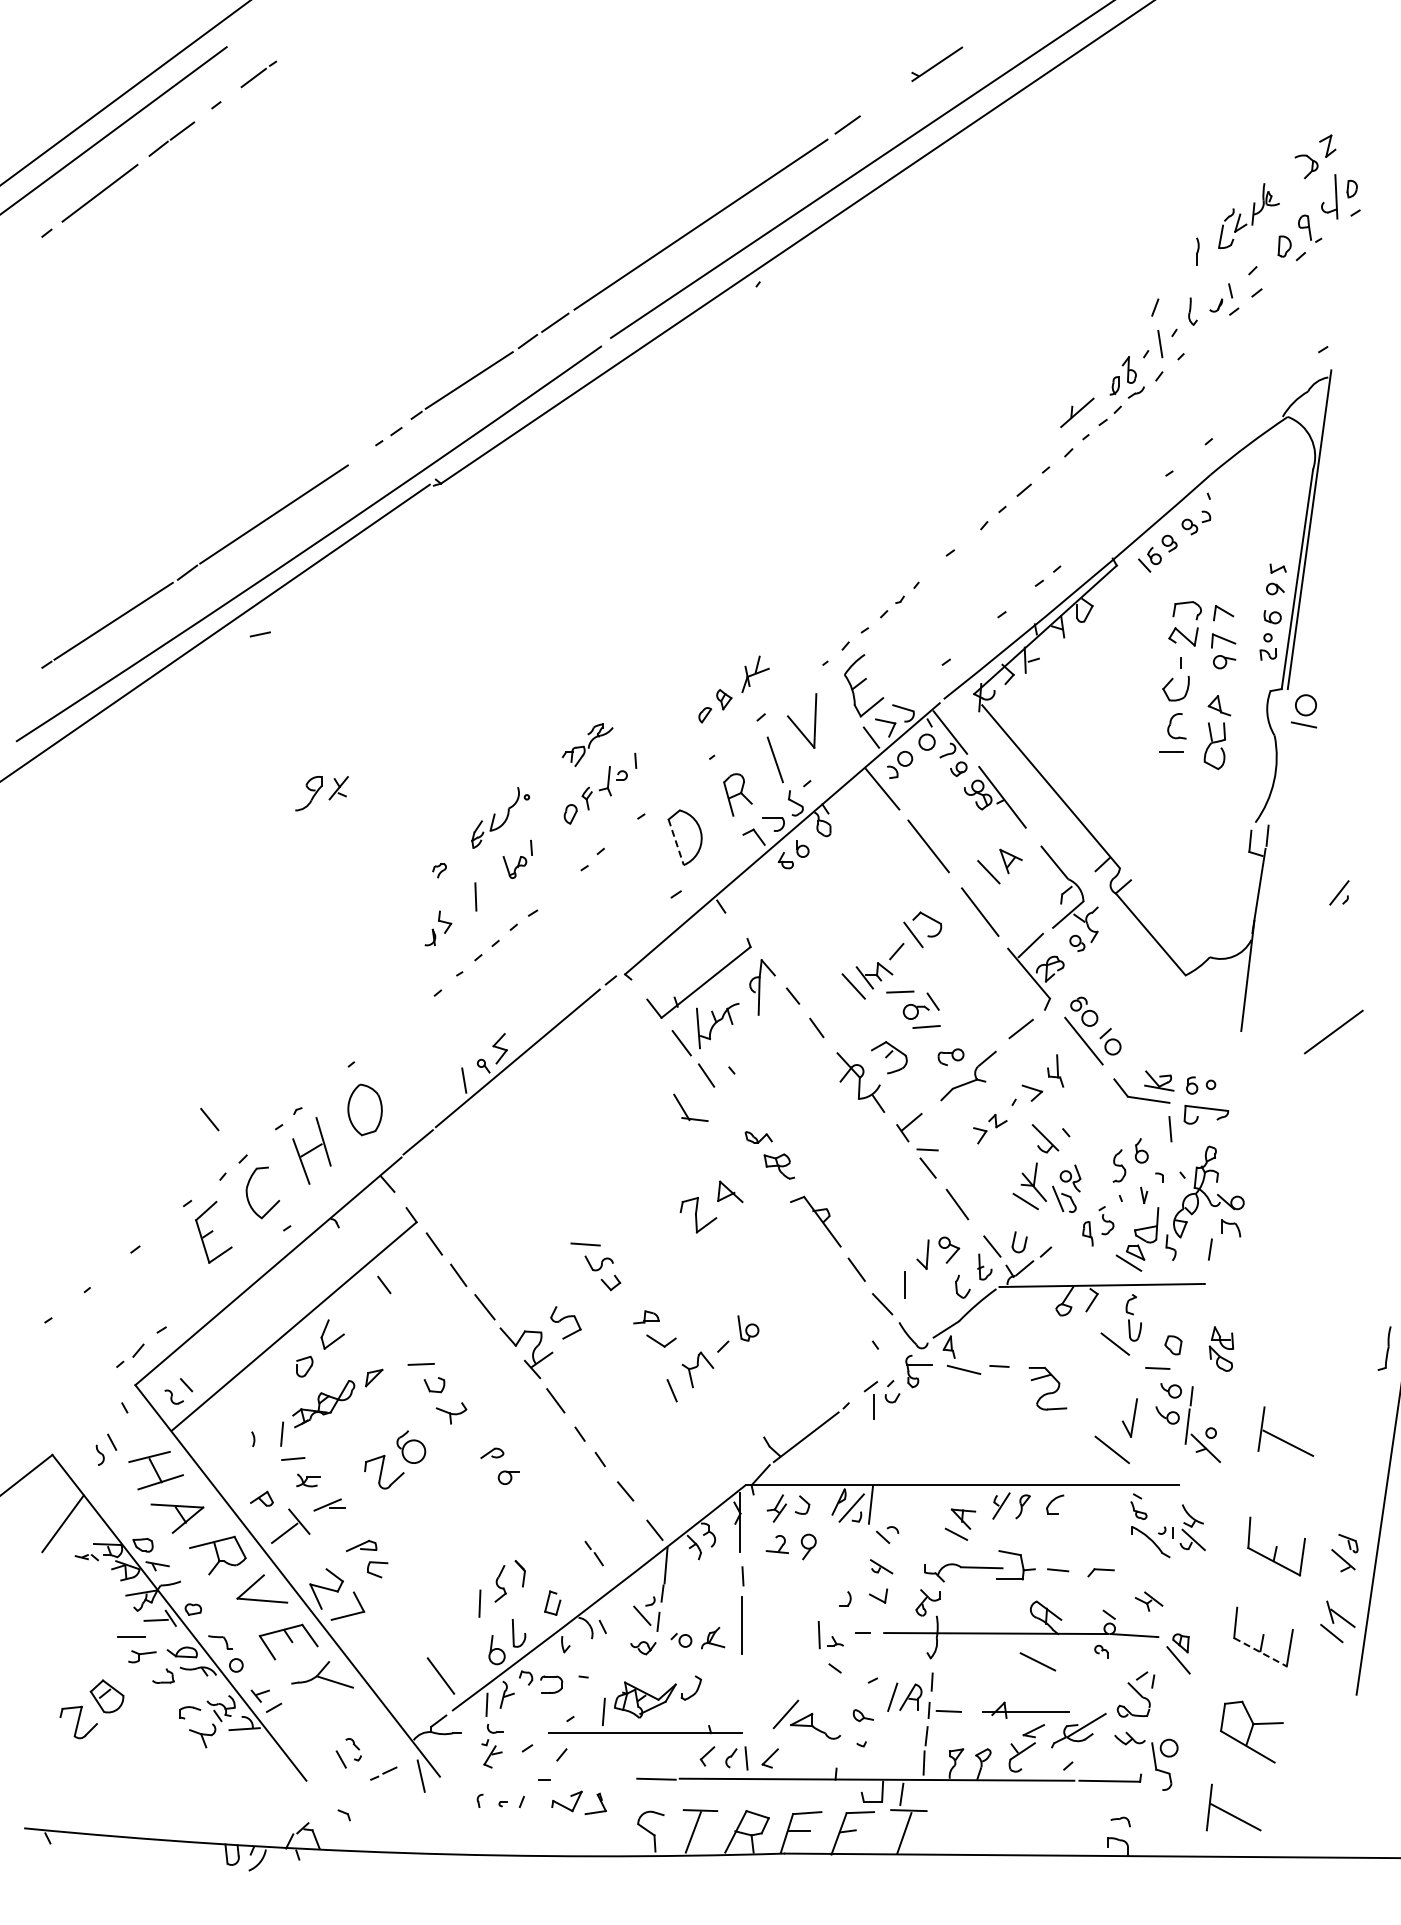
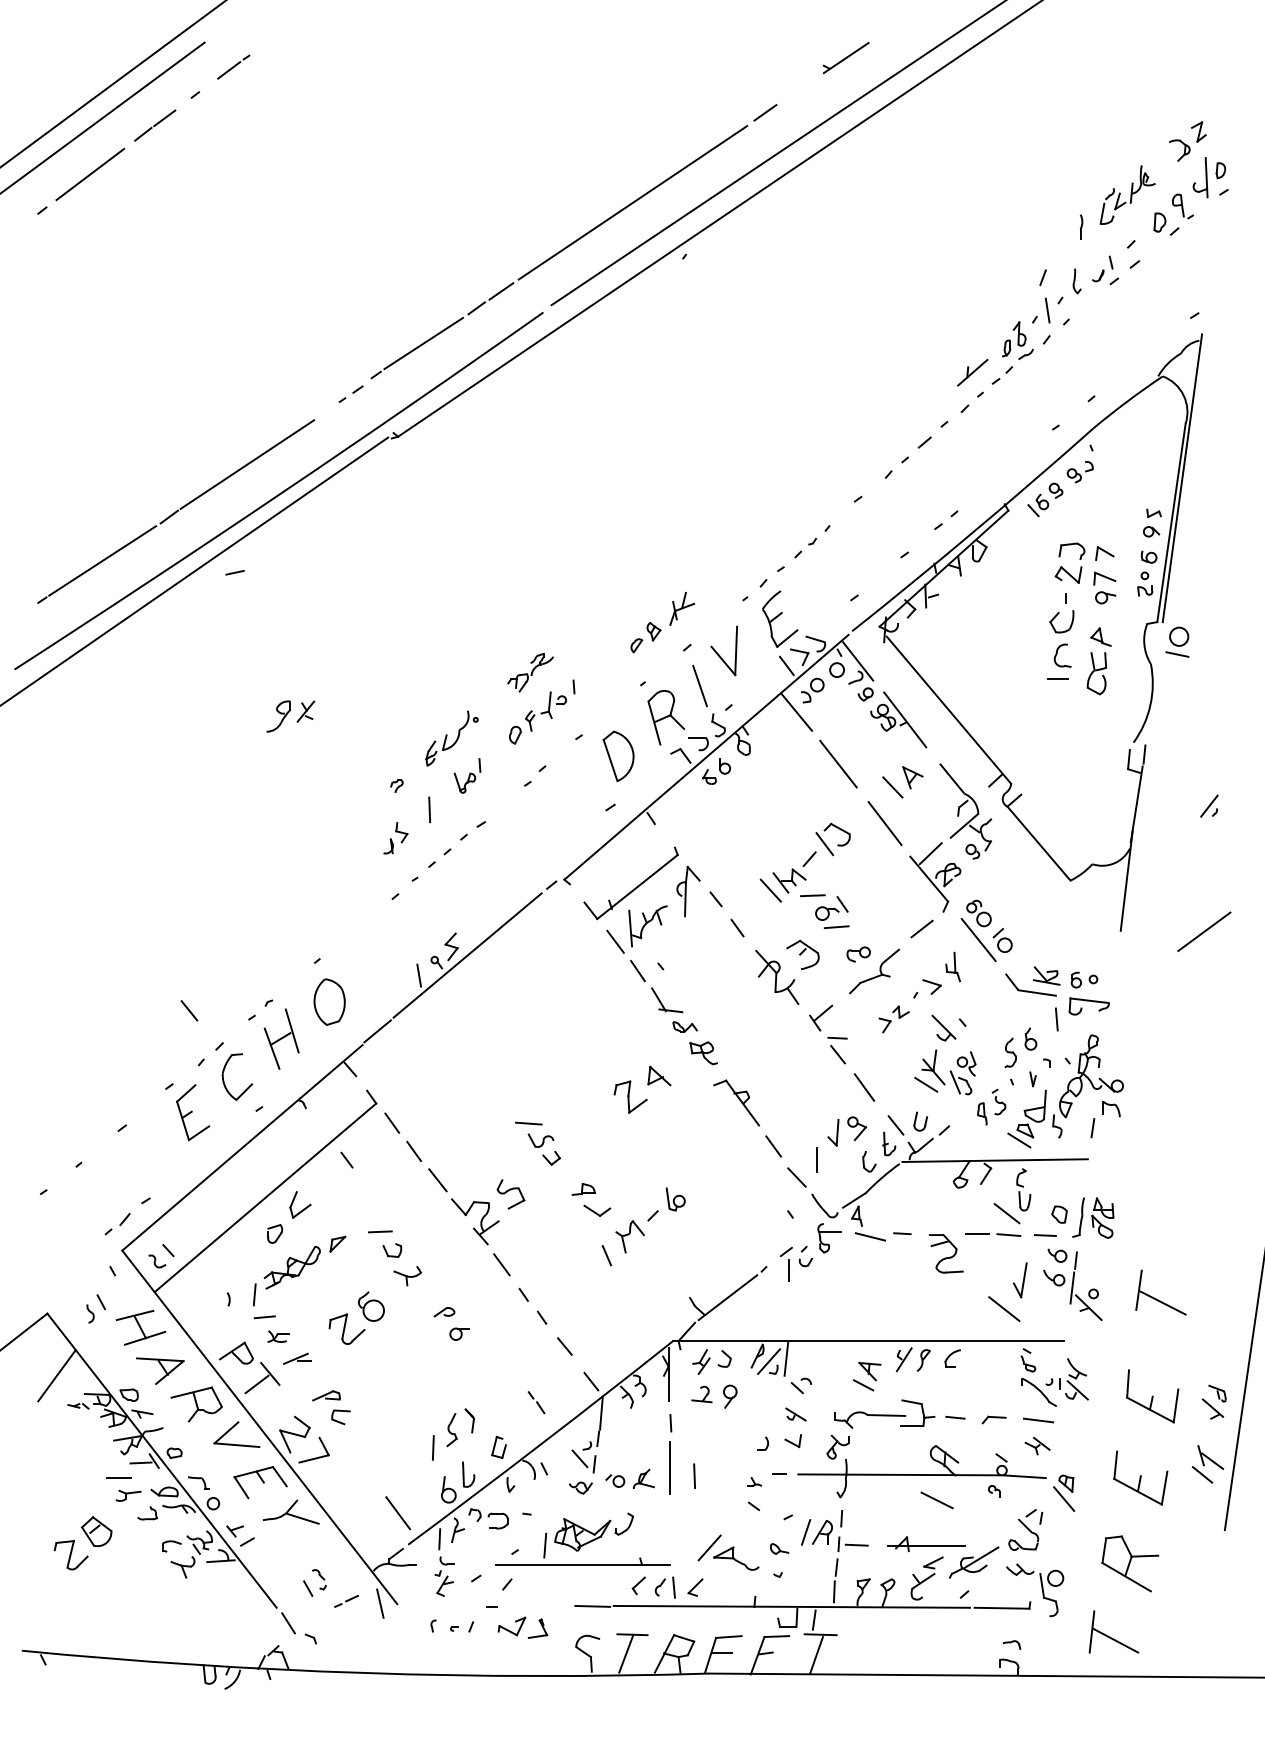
part: (737, 794) -> (665, 717), size x1.43
line: (676, 842) -> (610, 760), dashed -> solid
part: (684, 1109) -> (661, 1001), moved
part: (1384, 1348) -> (1078, 1217), moved
part: (1099, 1367) -> (992, 1234), added
part: (261, 1498) -> (236, 1352), size x1.67
line: (1150, 1573) -> (1038, 1420), added
line: (818, 1635) -> (693, 1476), moved
line: (1260, 1652) -> (1138, 1492), dashed -> solid
line: (319, 1797) -> (288, 1622), added

